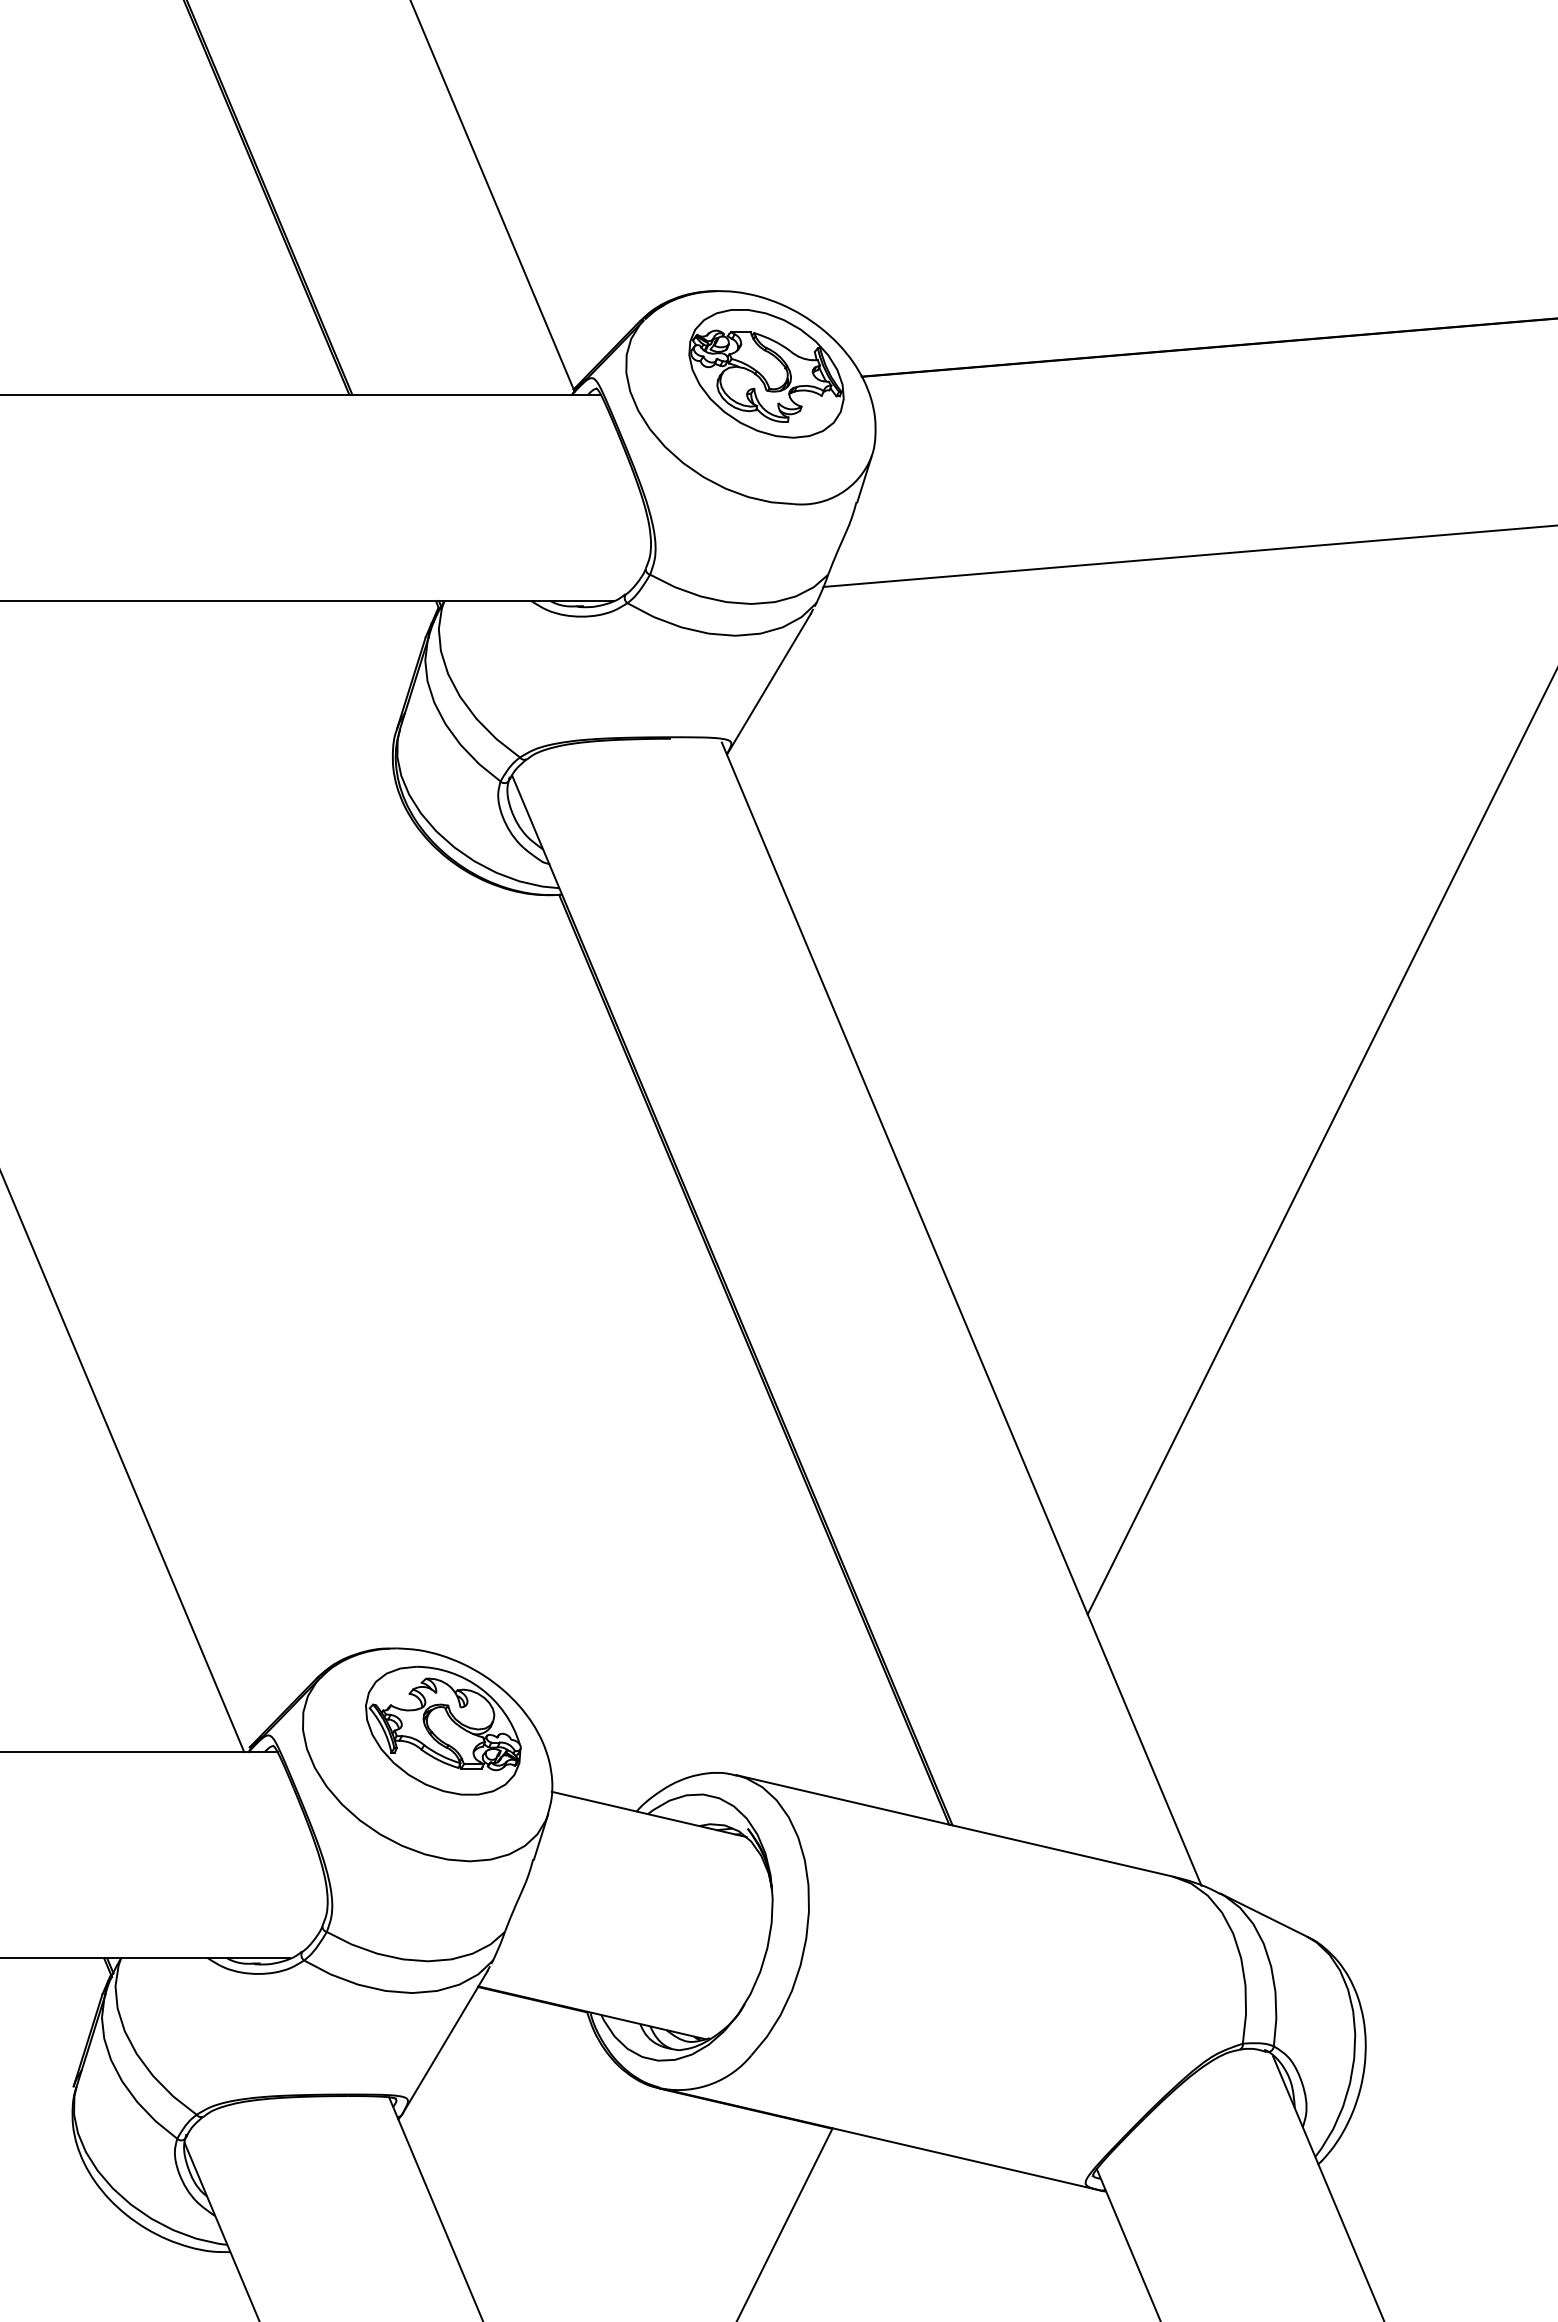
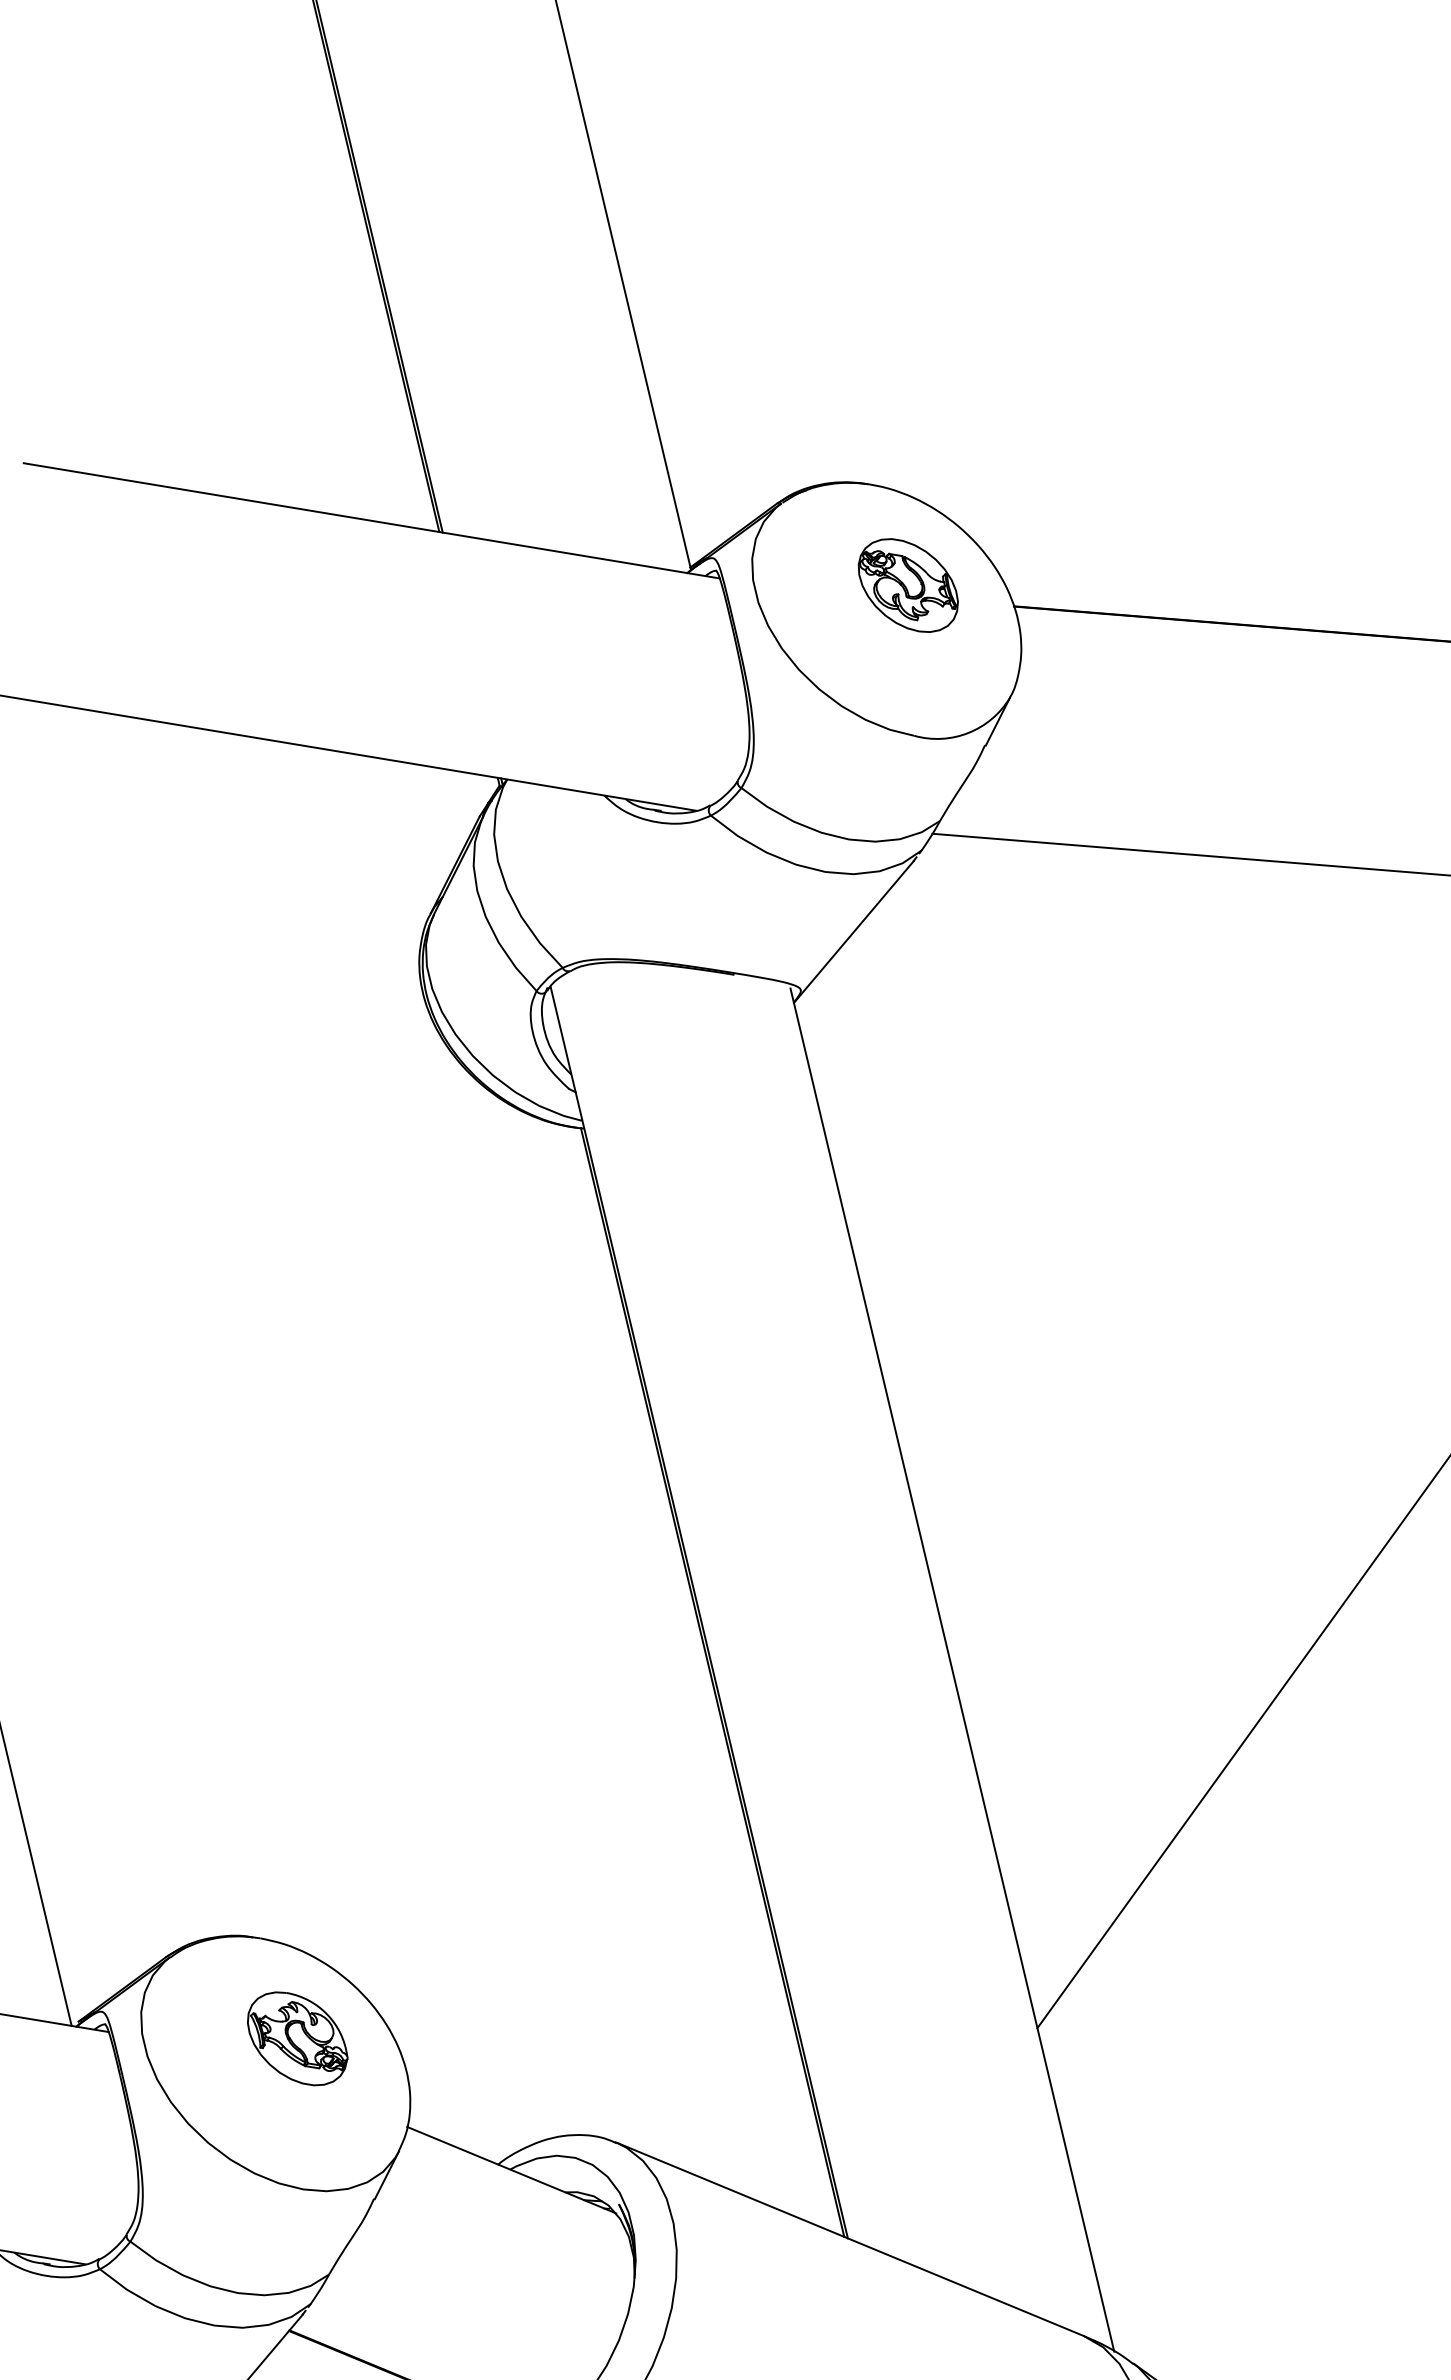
part: (766, 373) -> (908, 585), size x0.6
part: (443, 1730) -> (297, 2038), size x0.6

